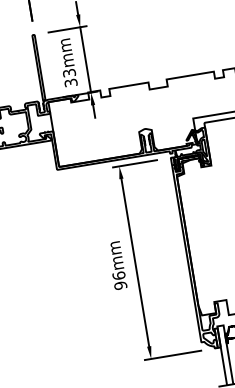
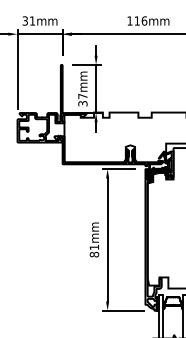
text: (68, 73) -> (82, 96), 33mm -> 37mm
text: (119, 280) -> (94, 250), 96mm -> 81mm

